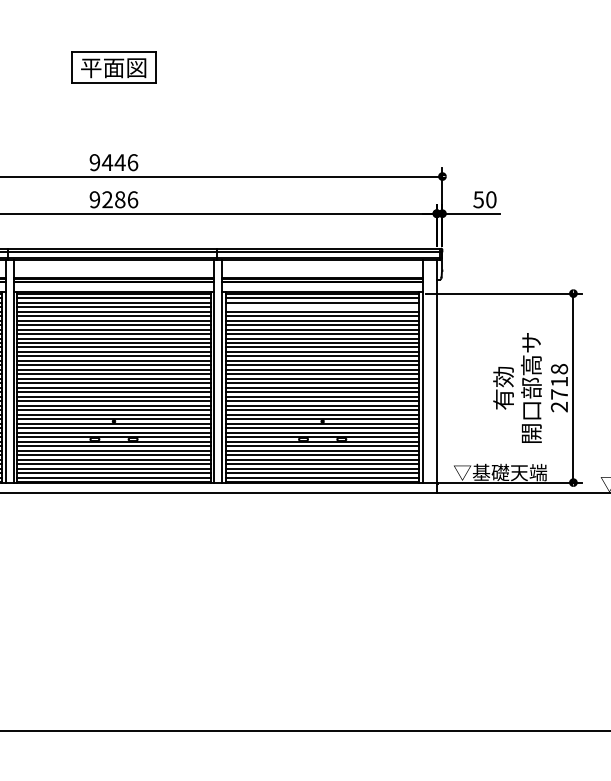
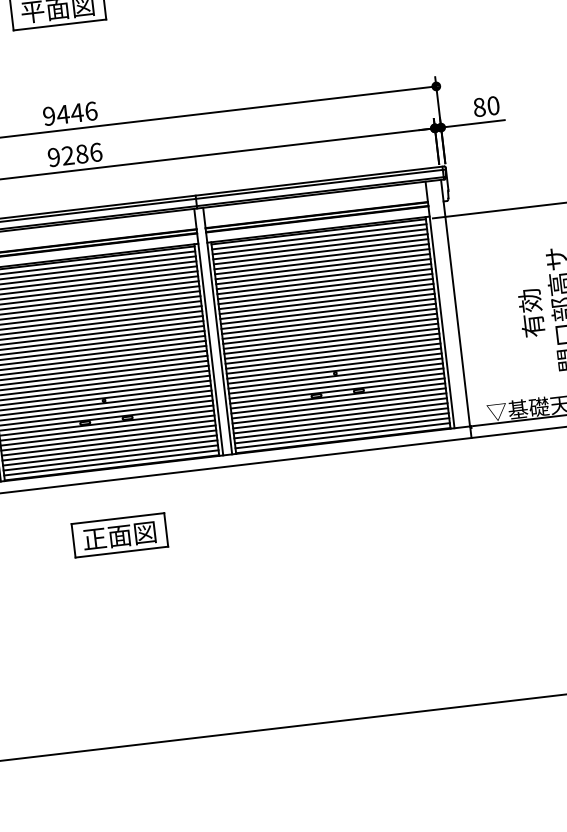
text: (478, 199) -> (479, 107), 50 -> 80
line: (322, 307) -> (320, 247), added
part: (113, 542) -> (119, 534), added

